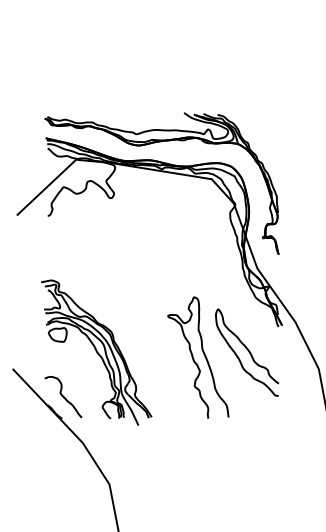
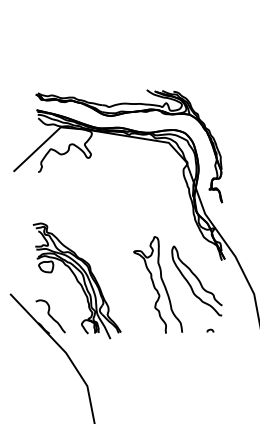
curve: (264, 414) -> (210, 330), added

